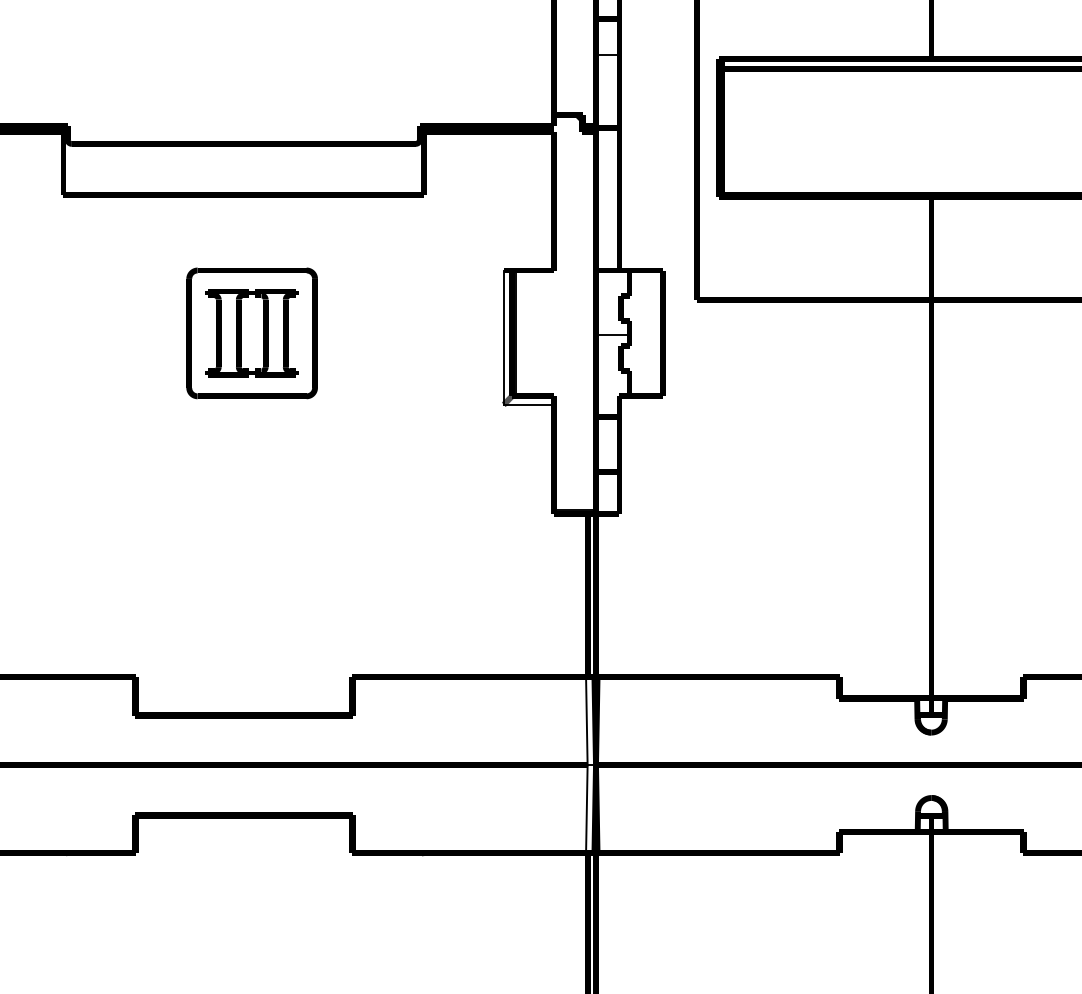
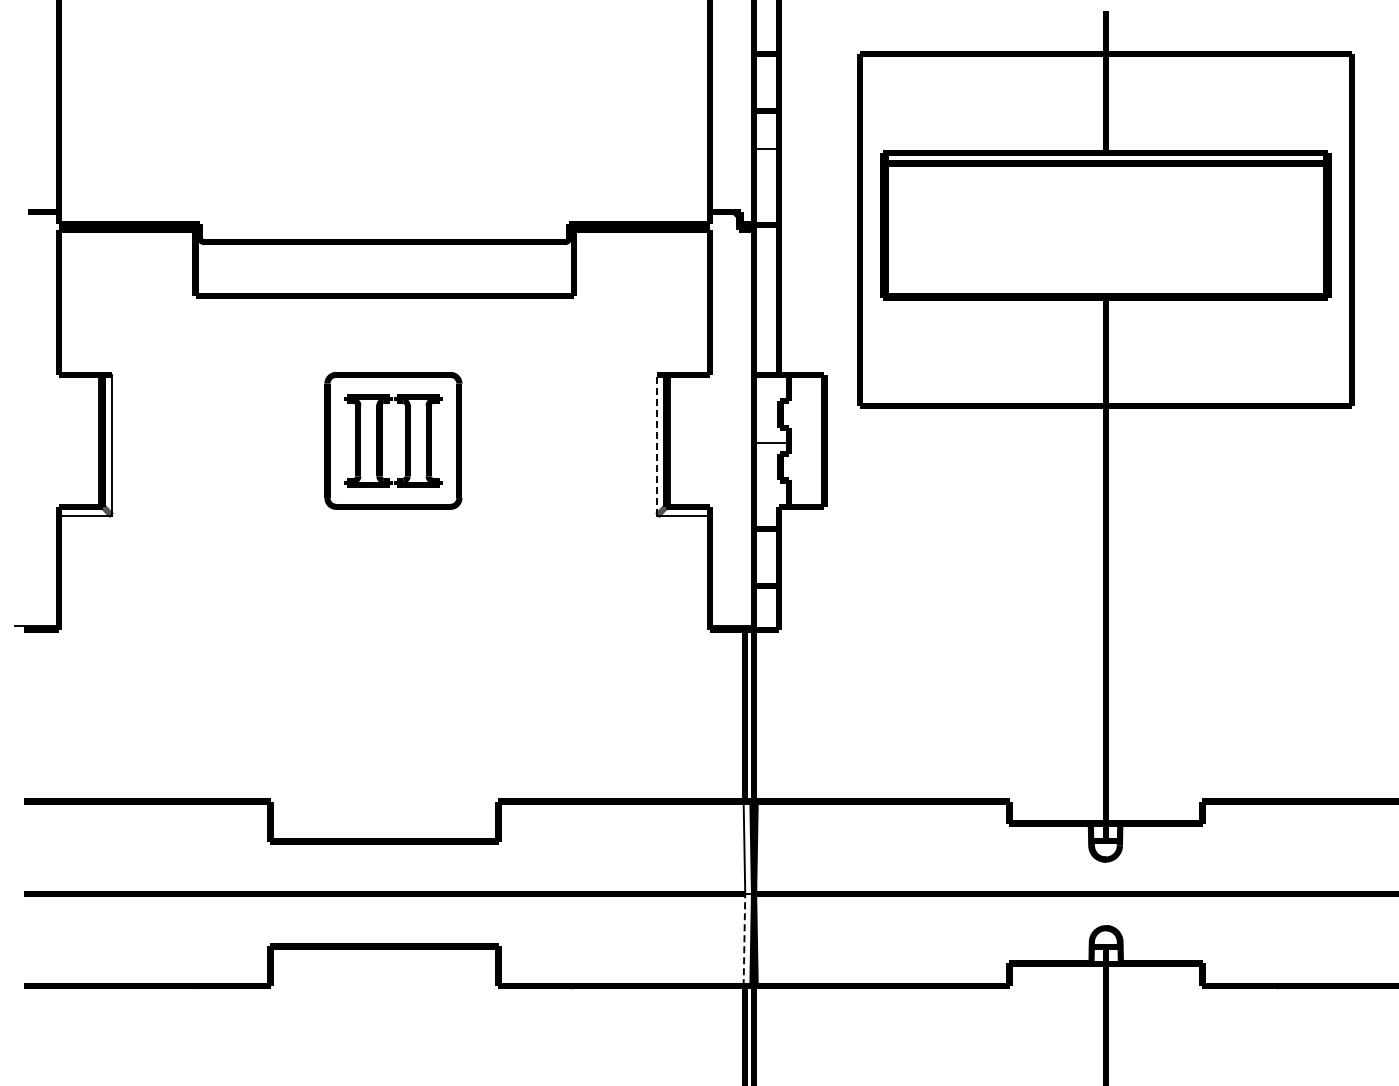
line: (503, 336) -> (657, 444), solid -> dashed
line: (586, 808) -> (744, 939), solid -> dashed

